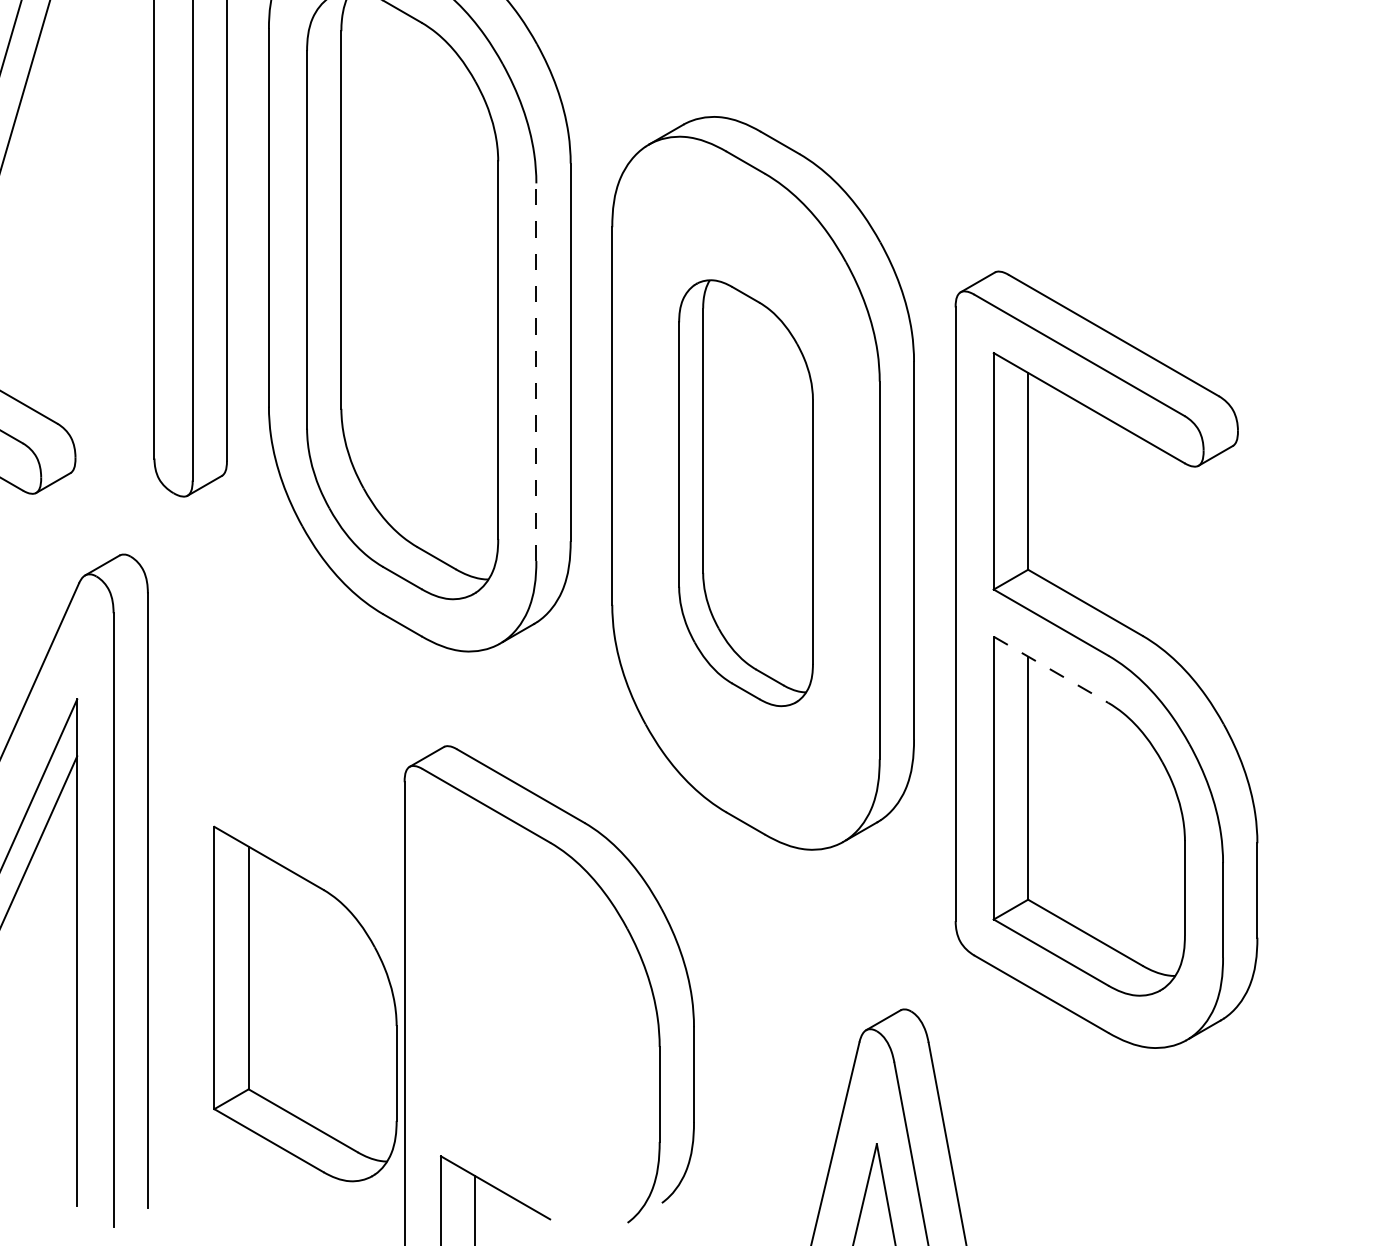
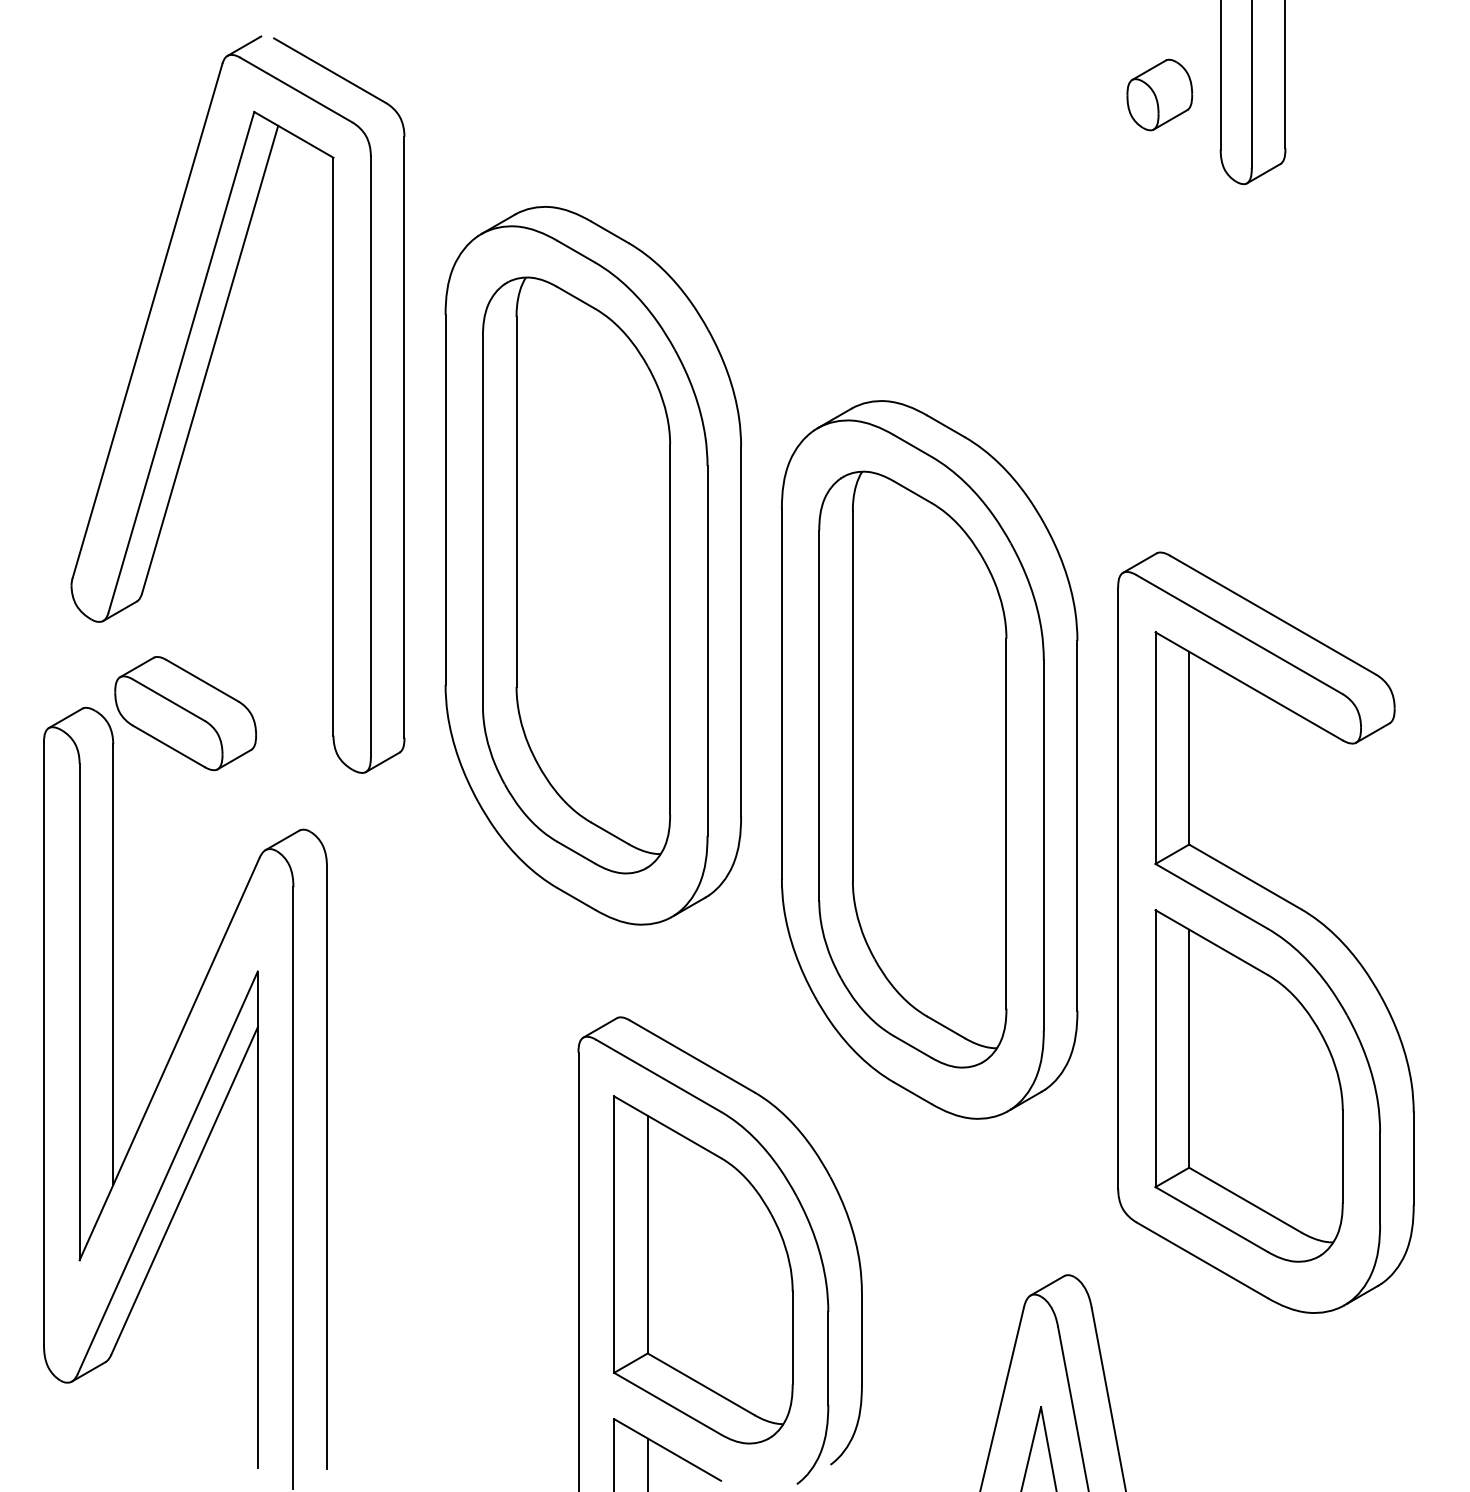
line: (536, 372) -> (707, 651), dashed -> solid
part: (745, 493) -> (912, 769), size x1.43
line: (1050, 669) -> (1211, 942), dashed -> solid
part: (305, 1003) -> (703, 1269), moved

